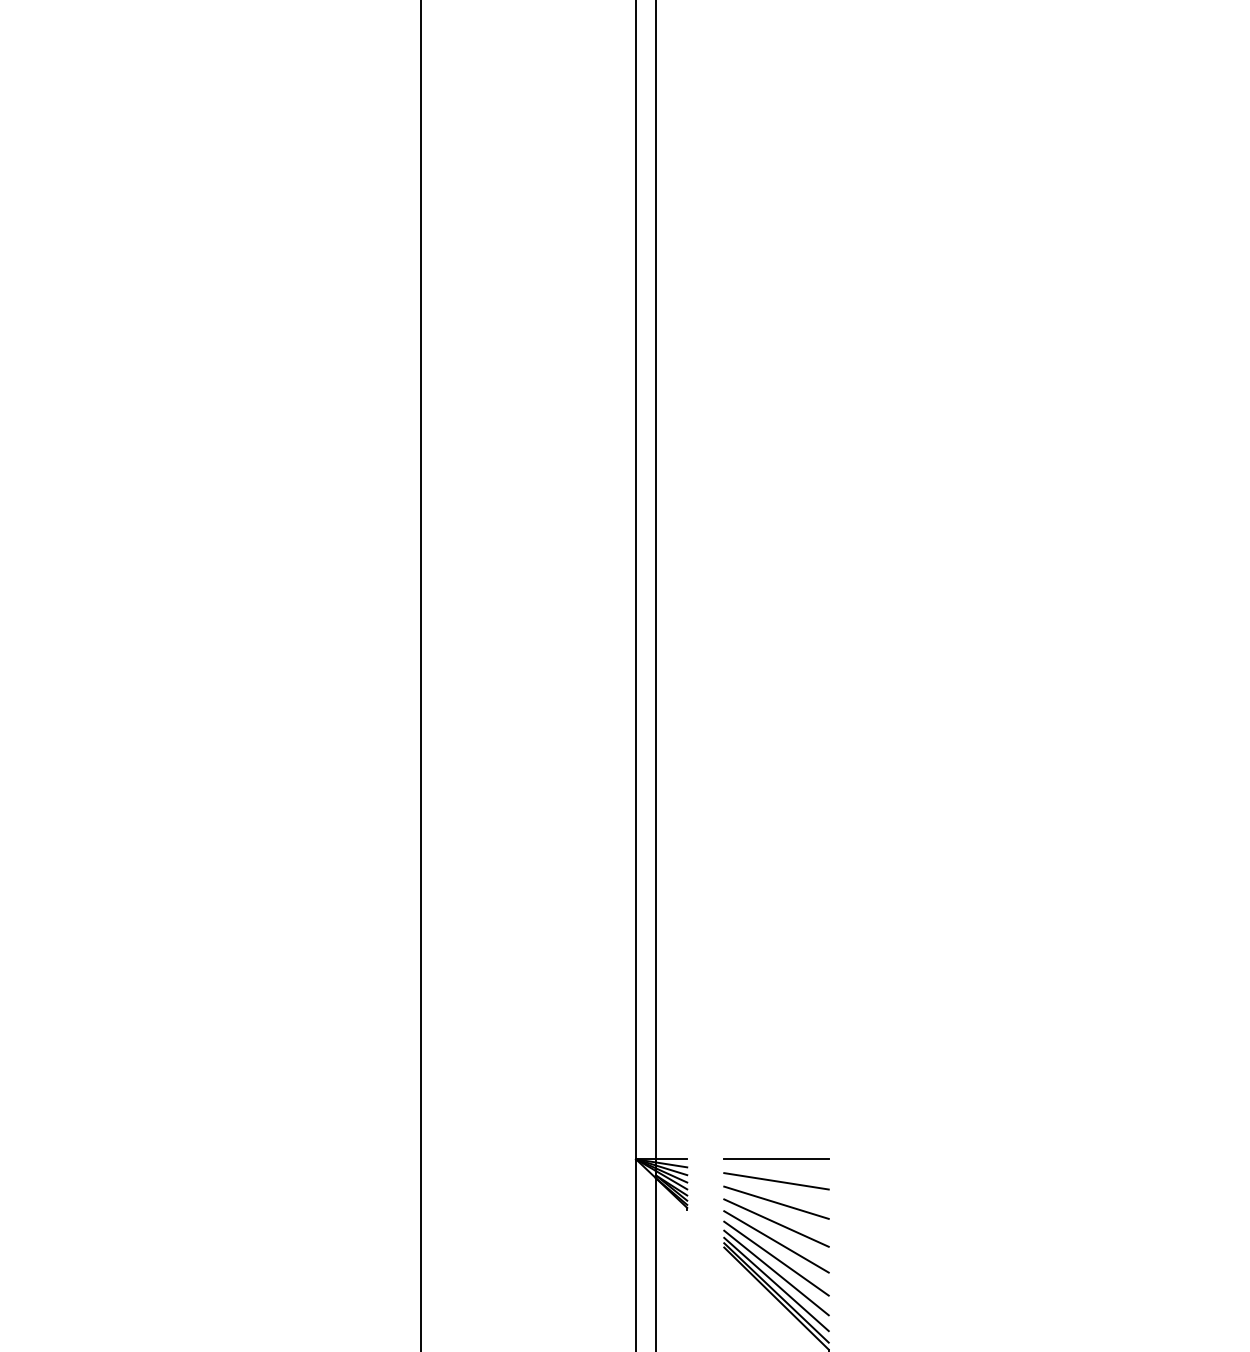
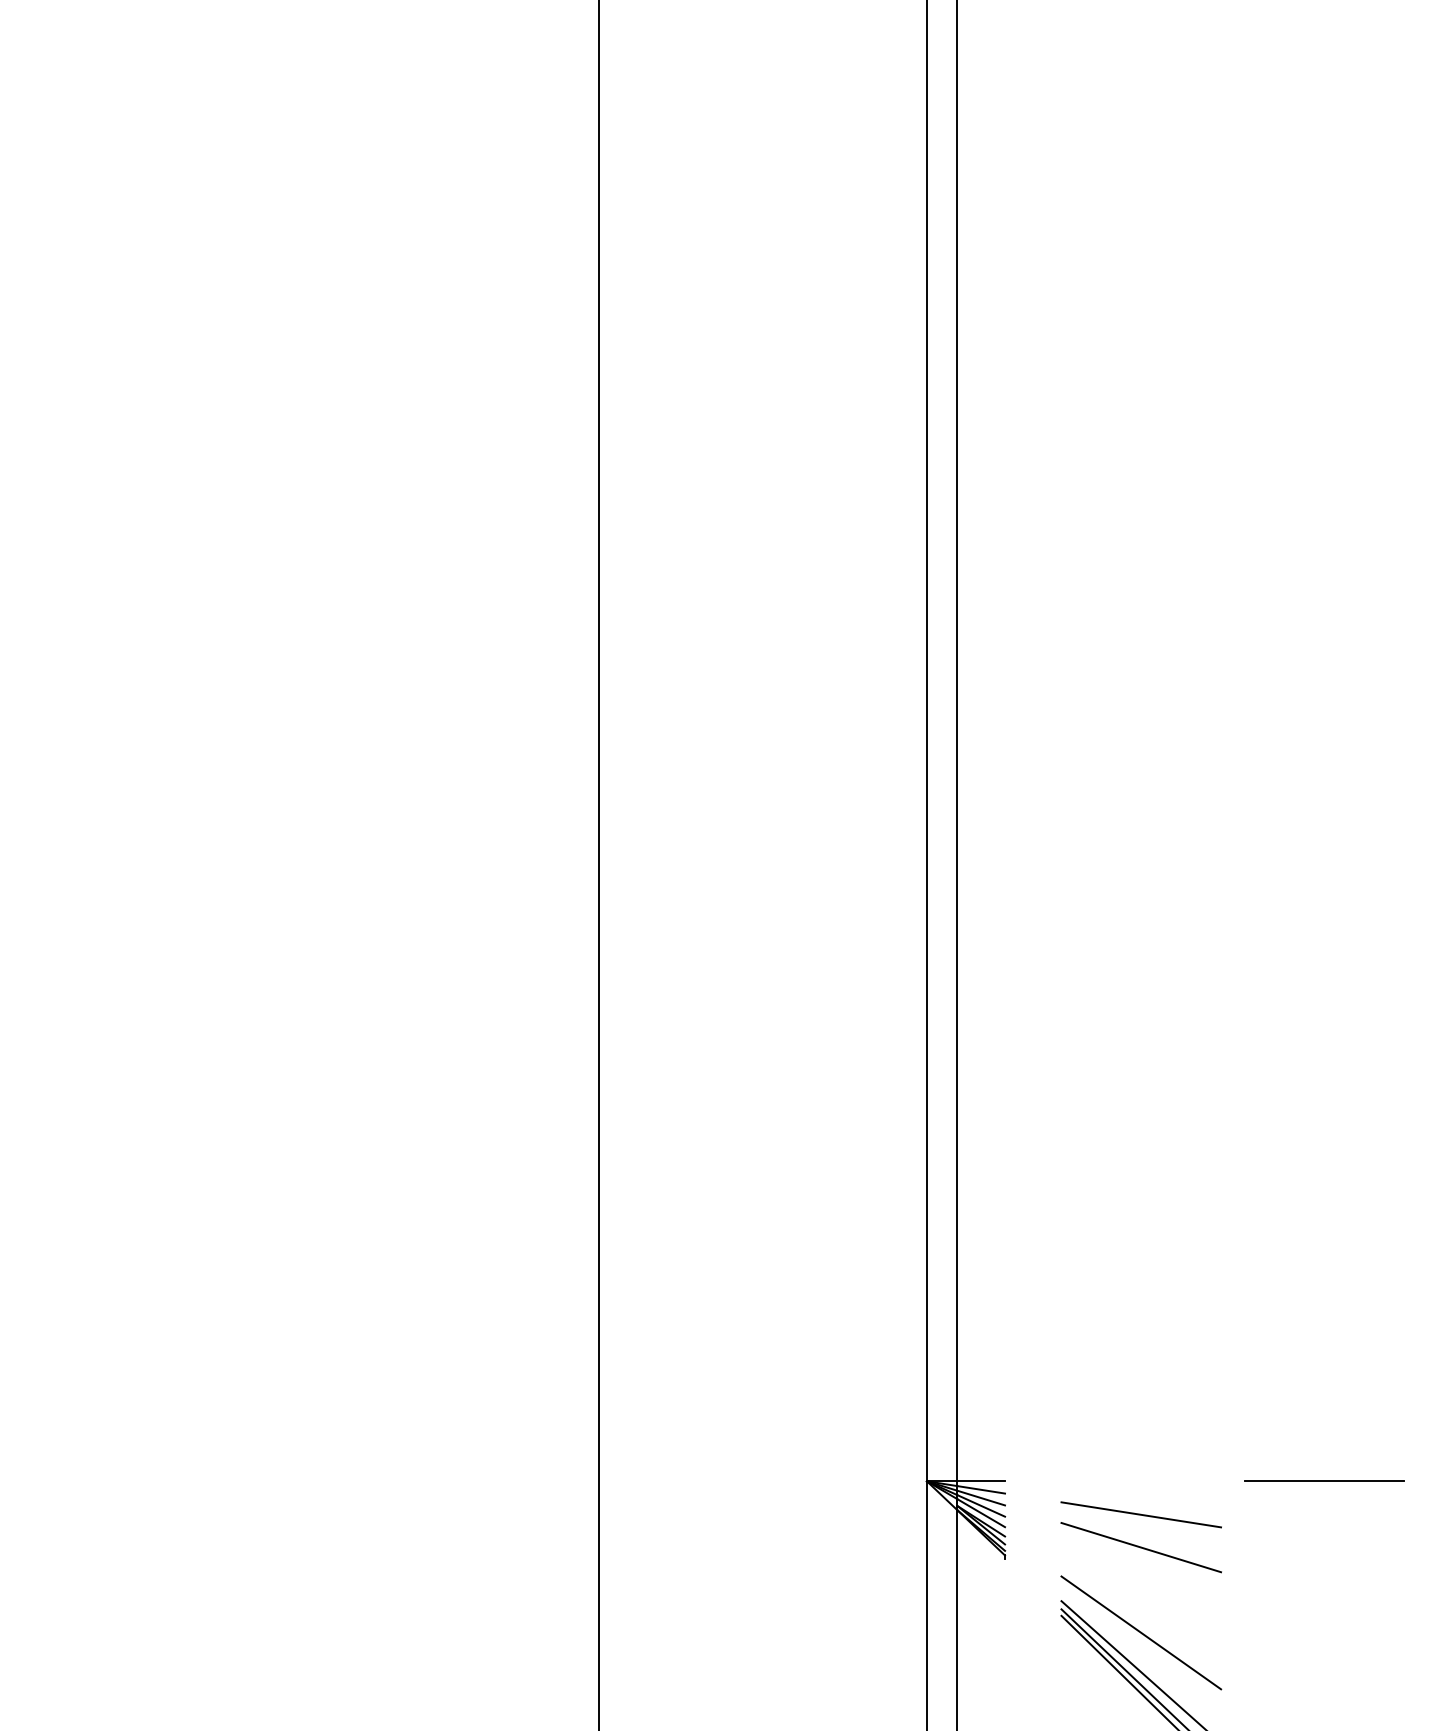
line: (776, 1158) -> (1324, 1480), moved
line: (776, 1222) -> (1141, 1577), removed
line: (776, 1241) -> (1141, 1606), removed
line: (776, 1272) -> (1141, 1653), removed

